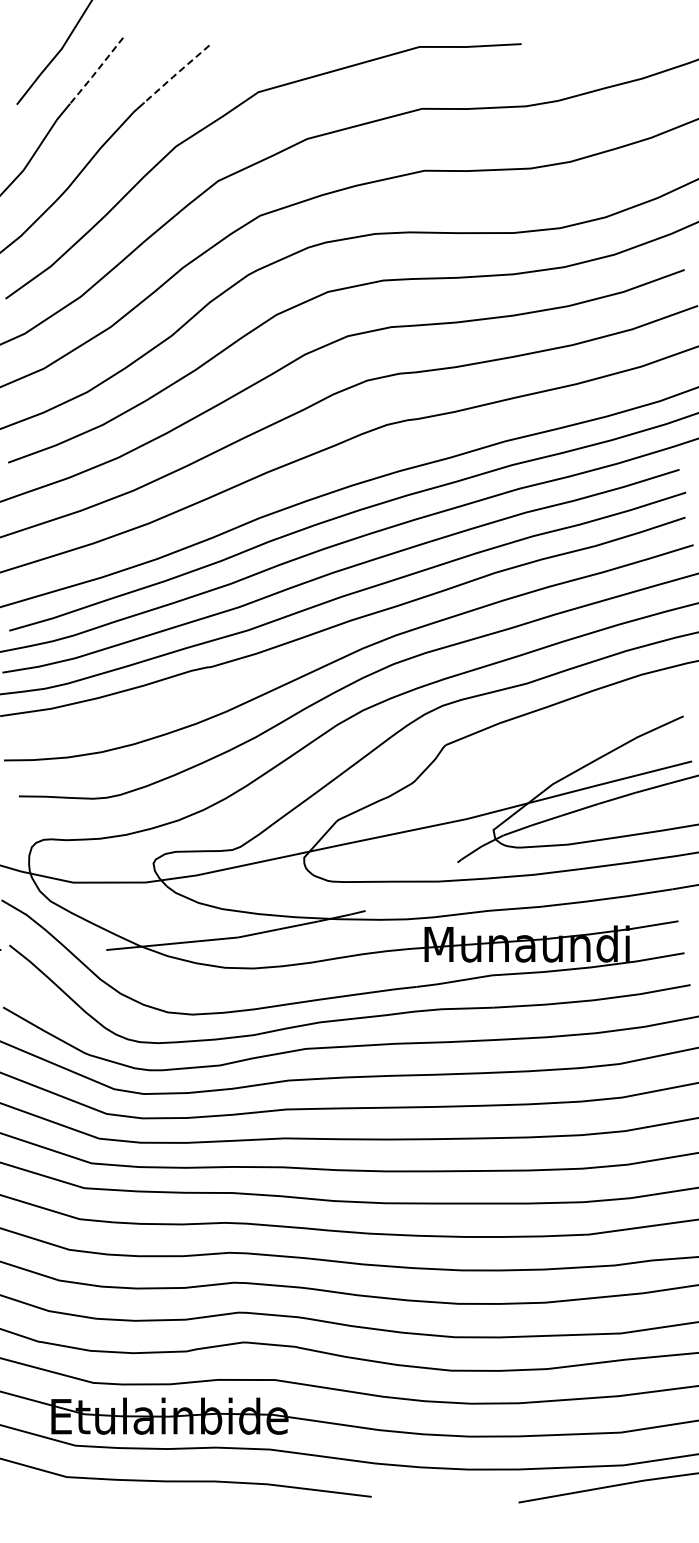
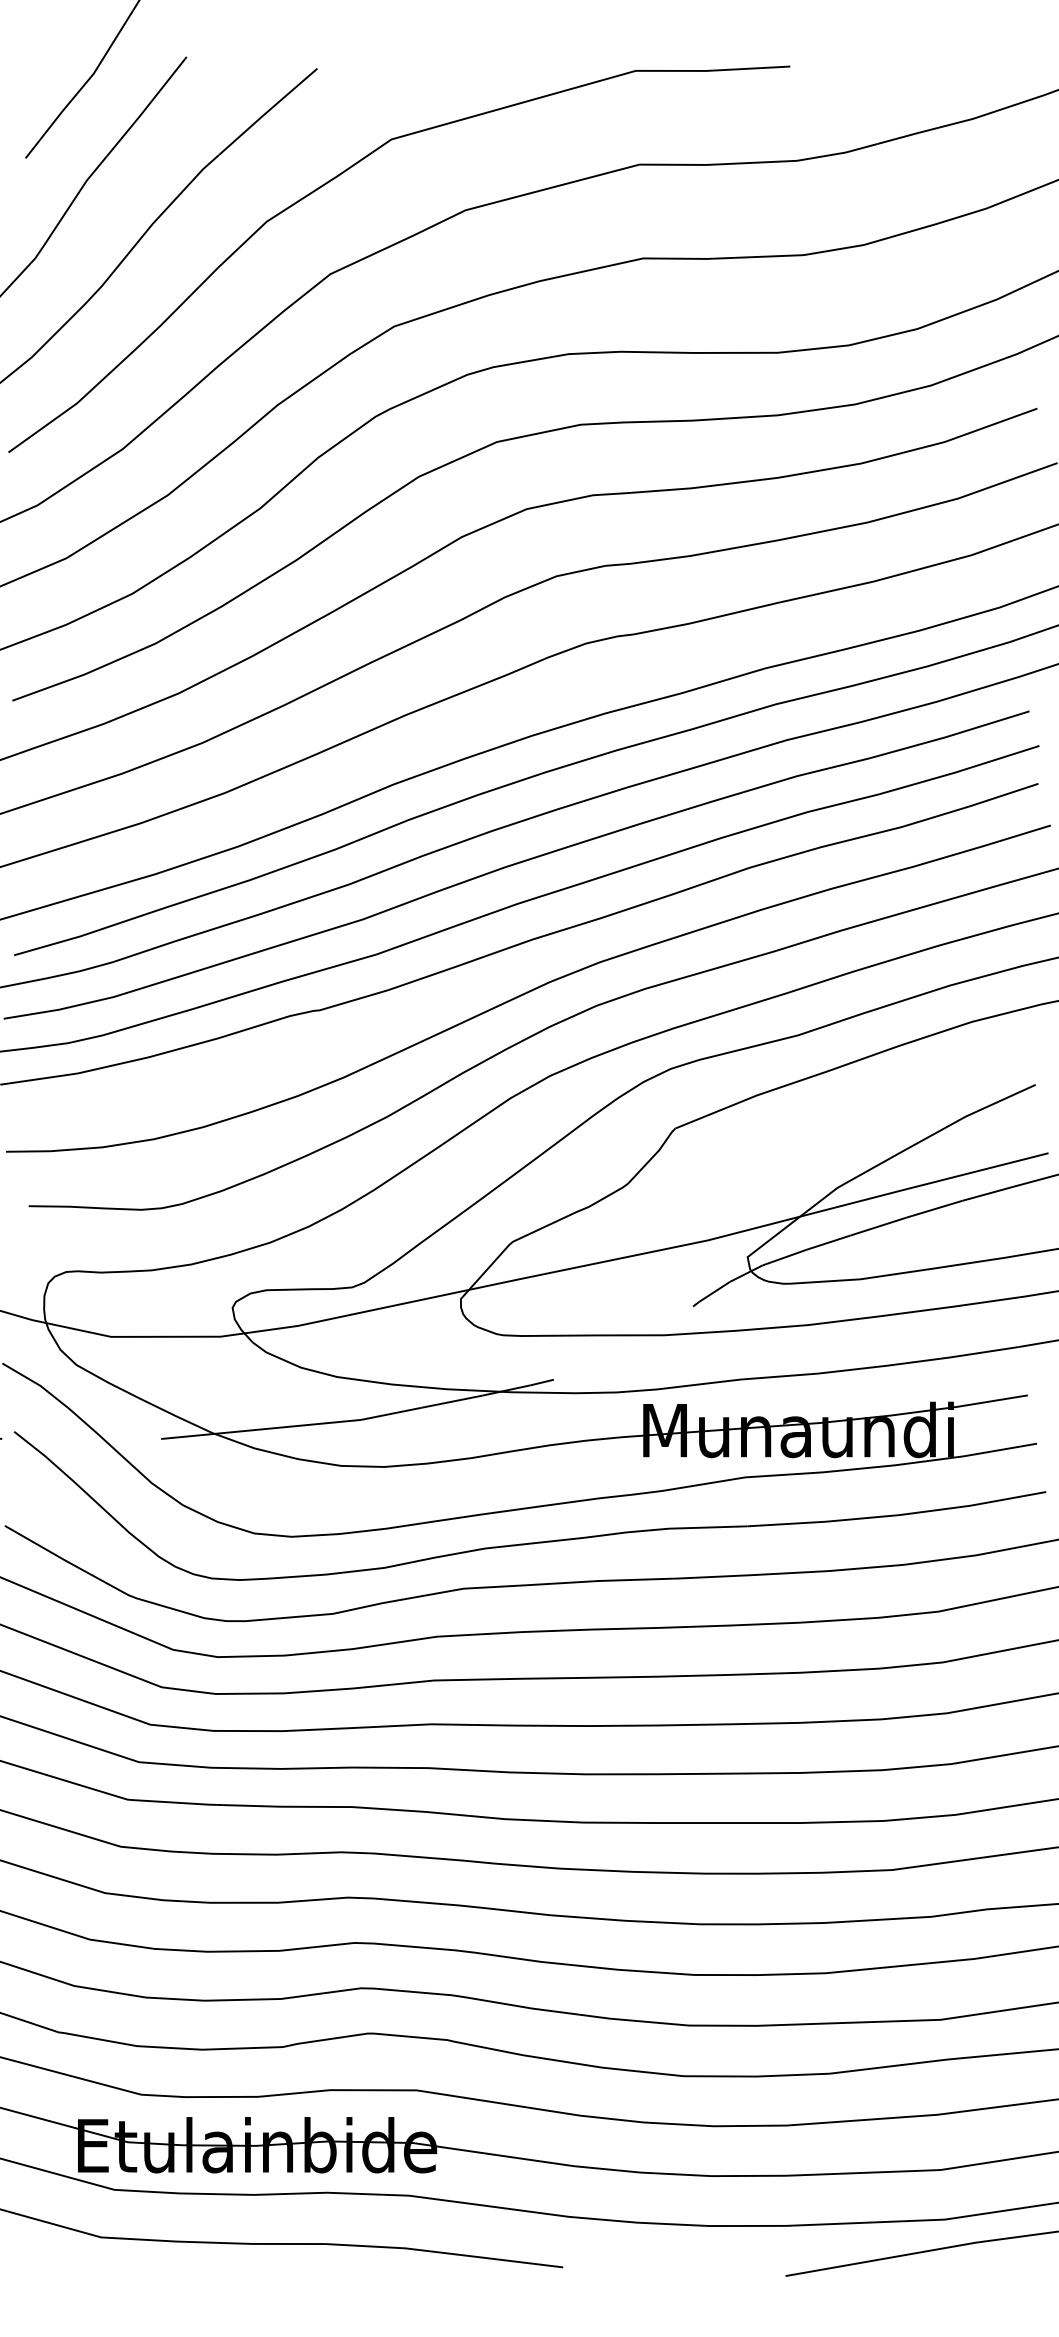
line: (96, 71) -> (146, 108), dashed -> solid
line: (176, 74) -> (267, 112), dashed -> solid

